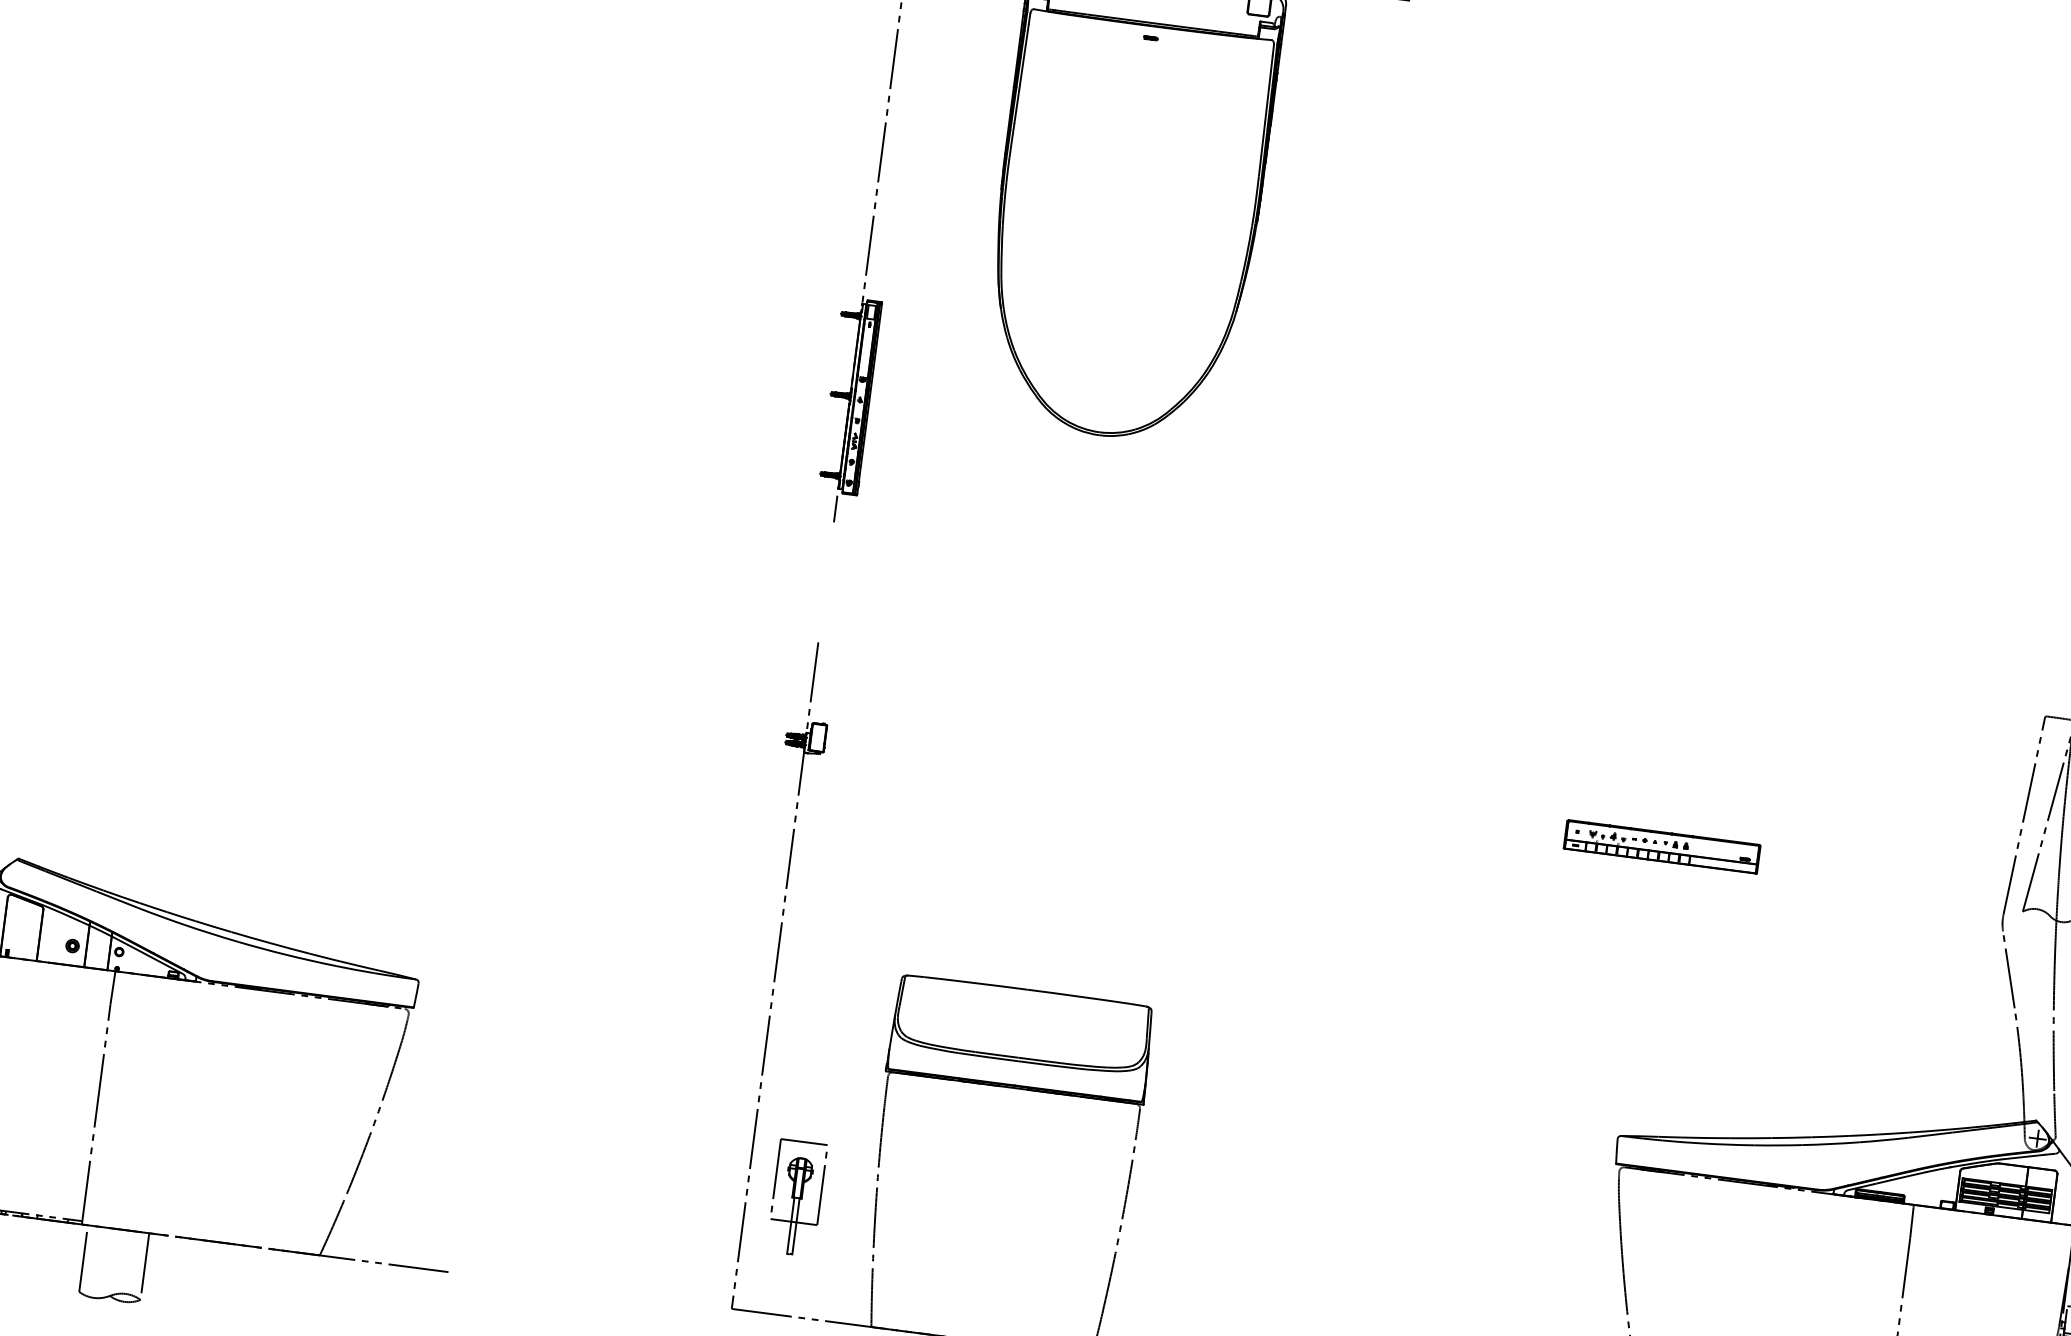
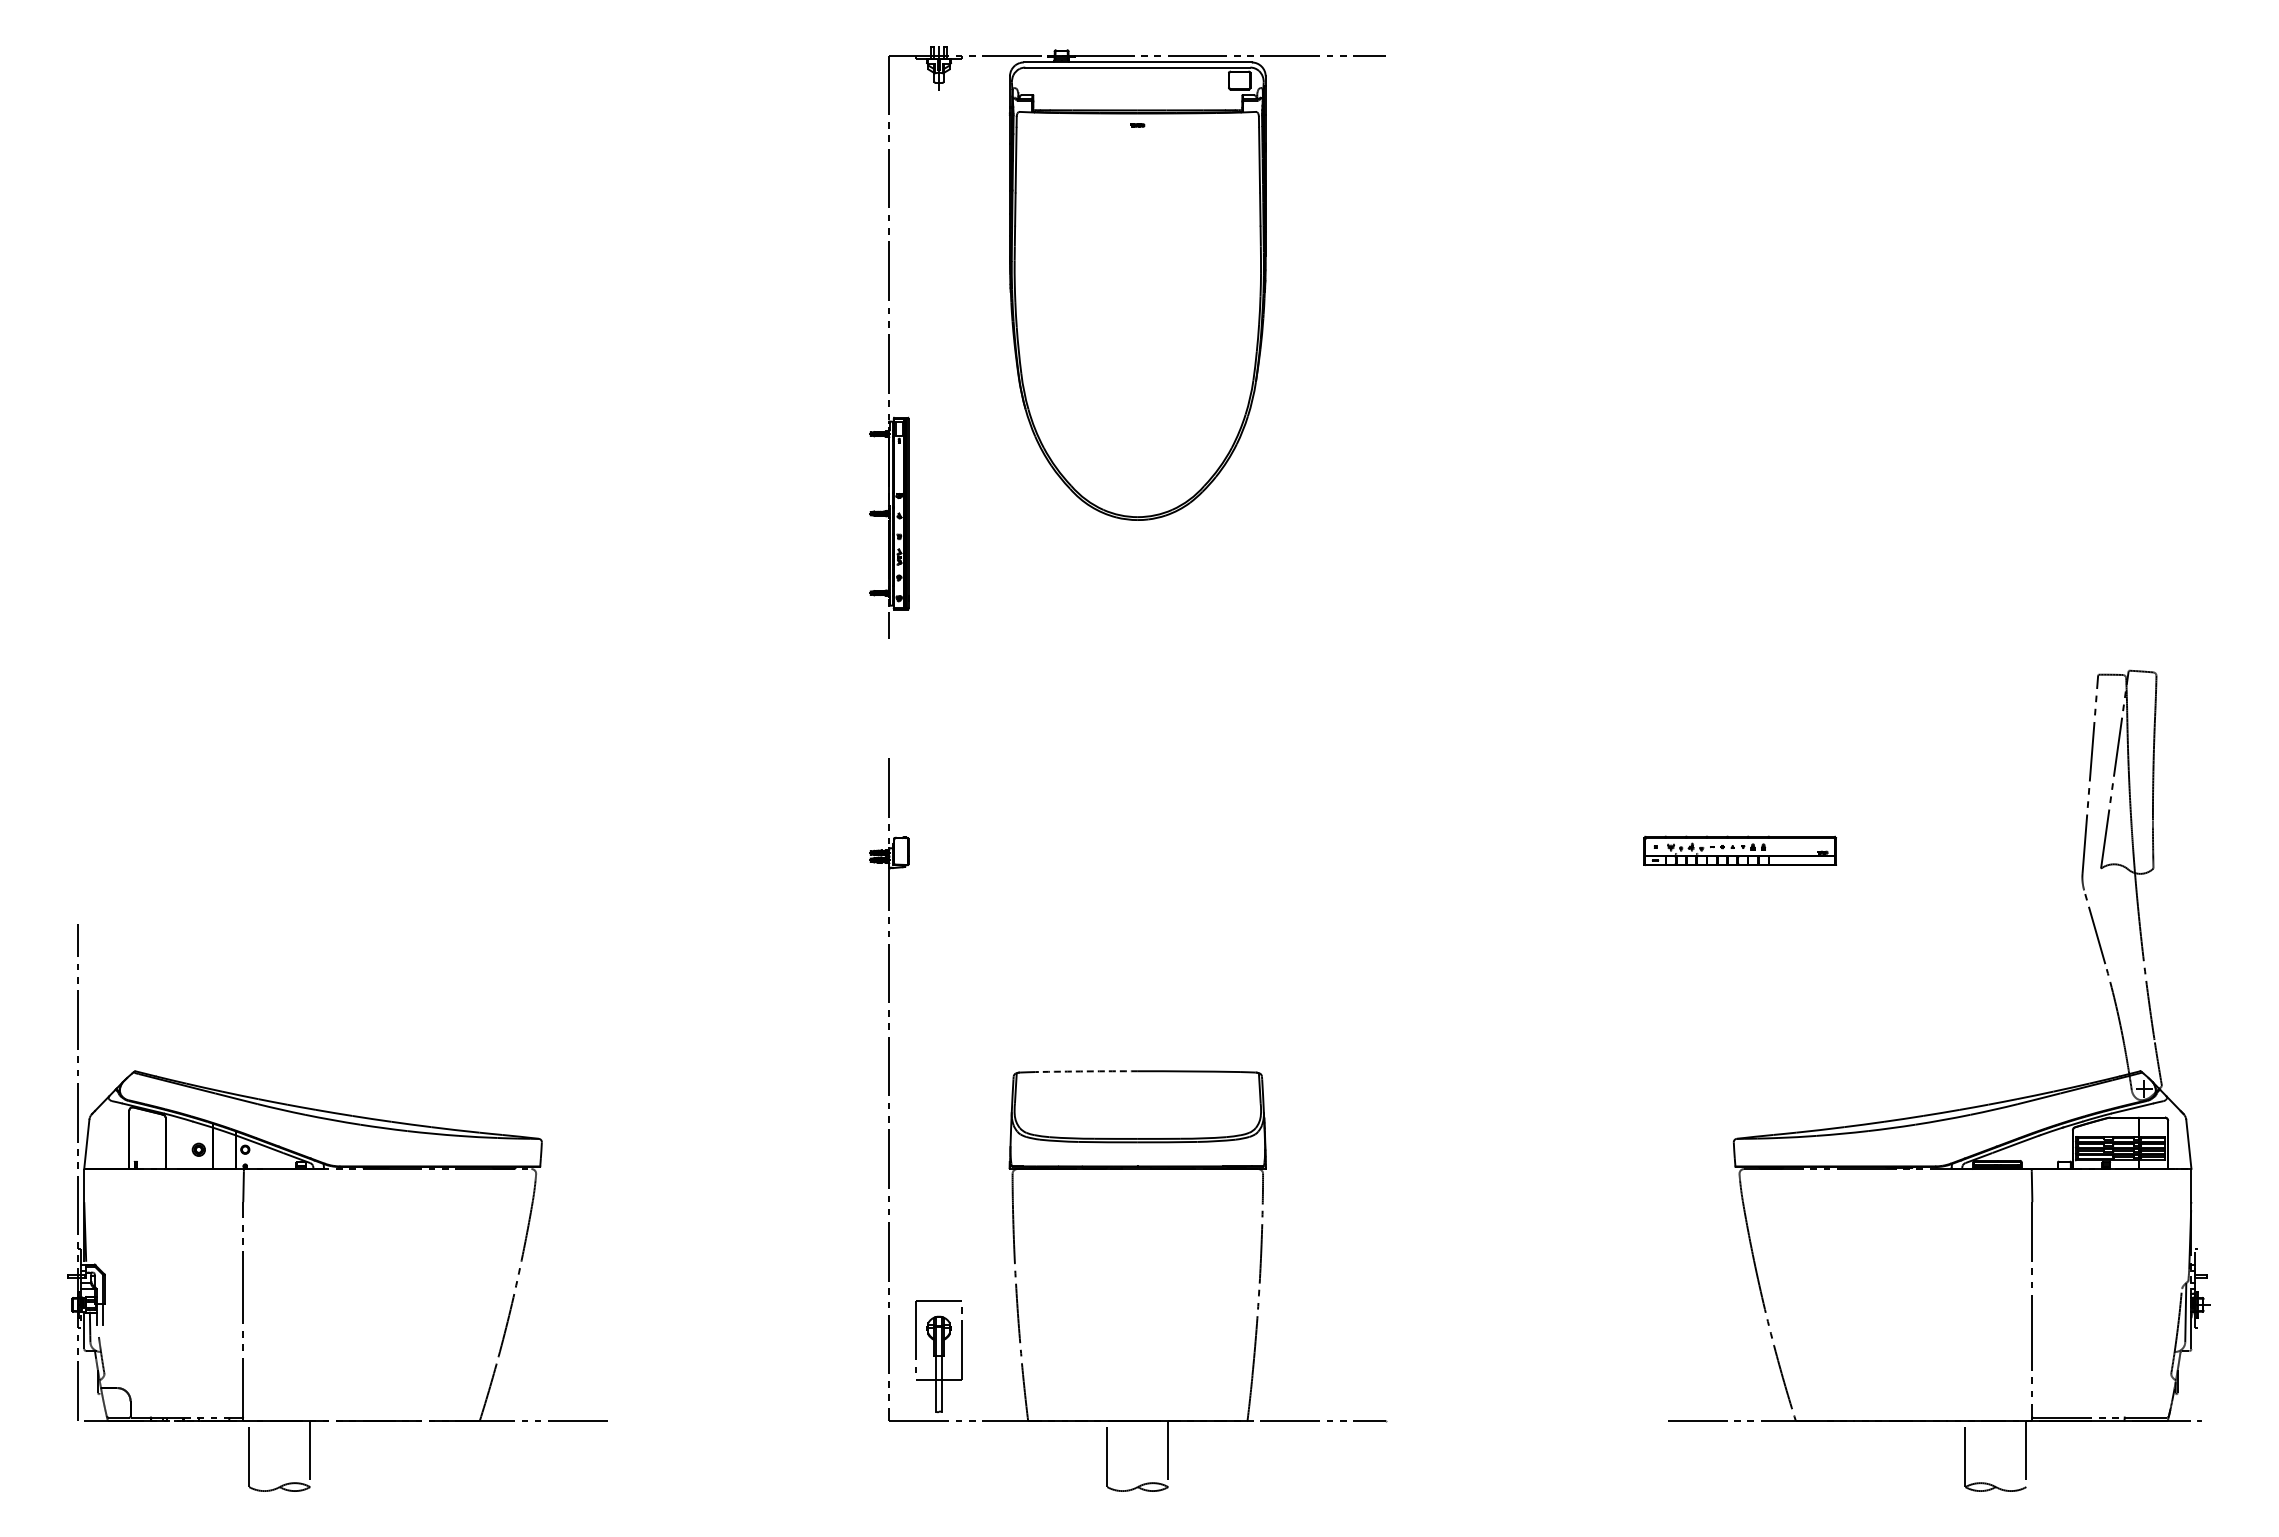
arc: (975, 983) -> (1086, 1071), solid -> dashed
part: (796, 1198) -> (938, 1356), moved

